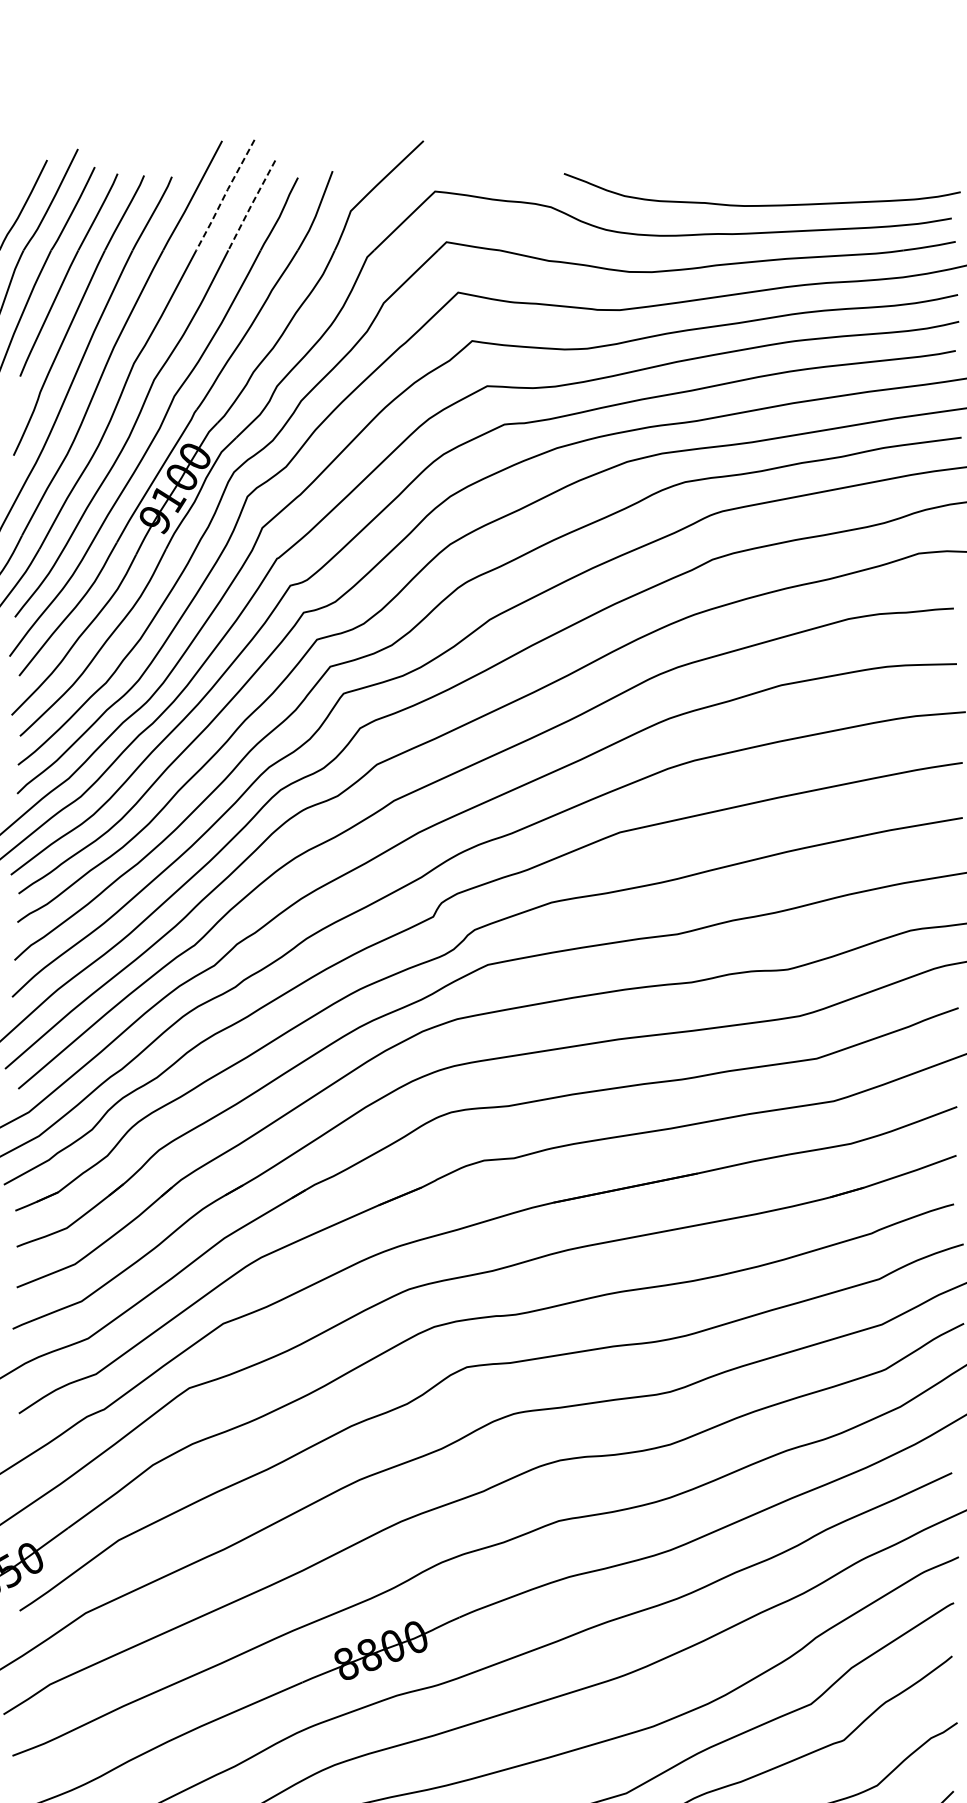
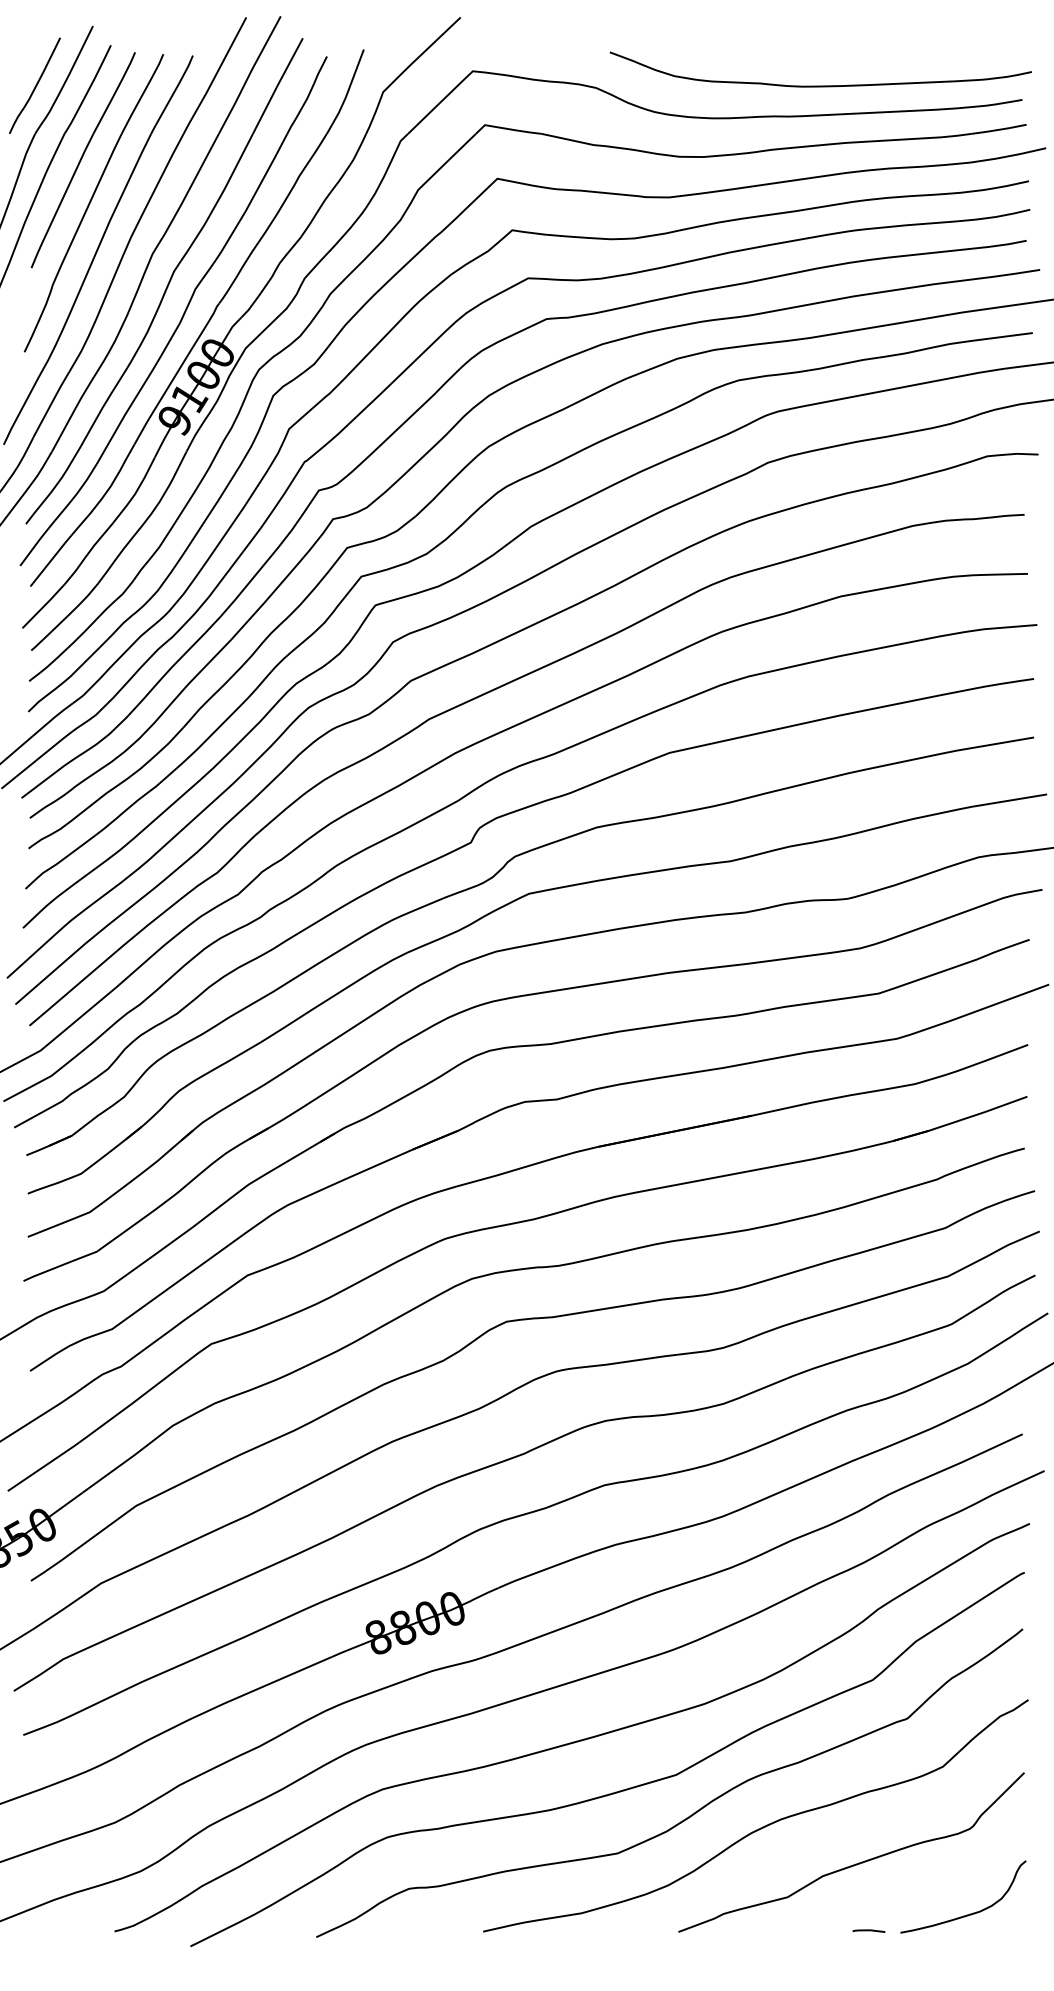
line: (225, 195) -> (249, 75), dashed -> solid
line: (251, 204) -> (277, 85), dashed -> solid

